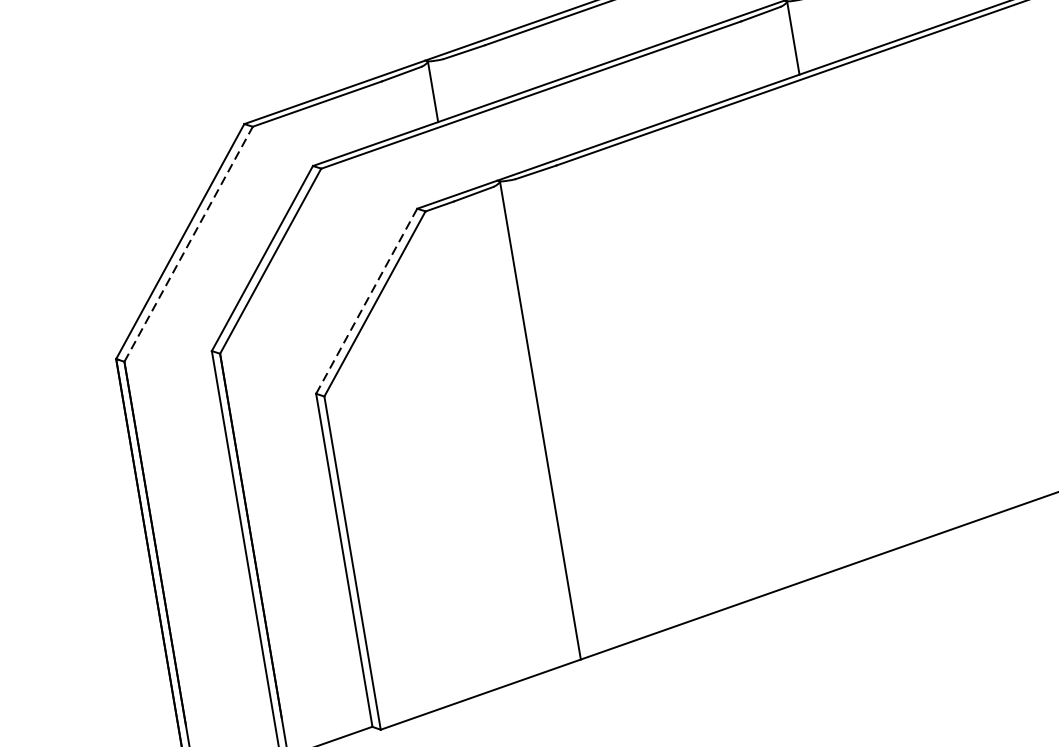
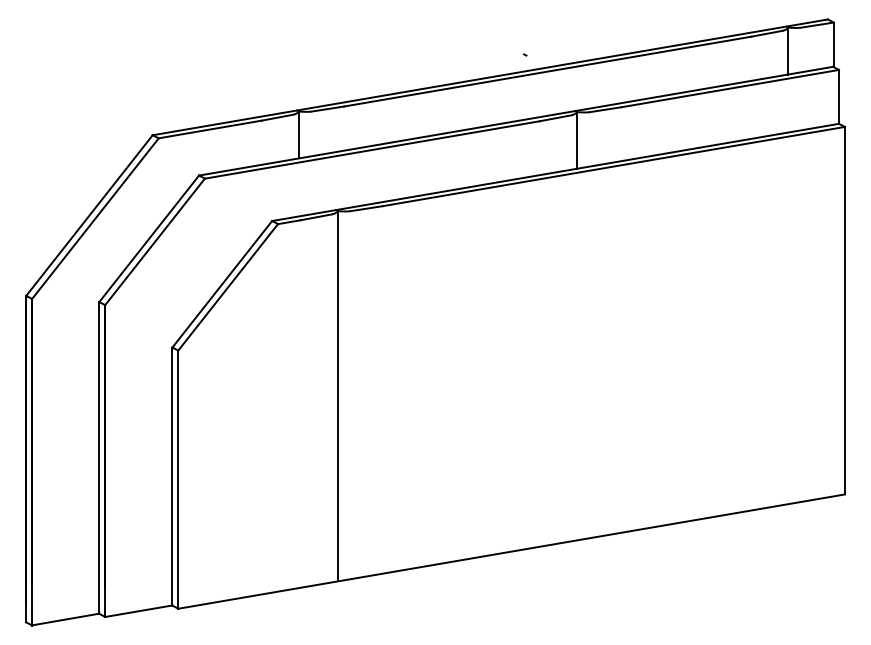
line: (188, 244) -> (95, 218), dashed -> solid
line: (367, 301) -> (222, 284), dashed -> solid

